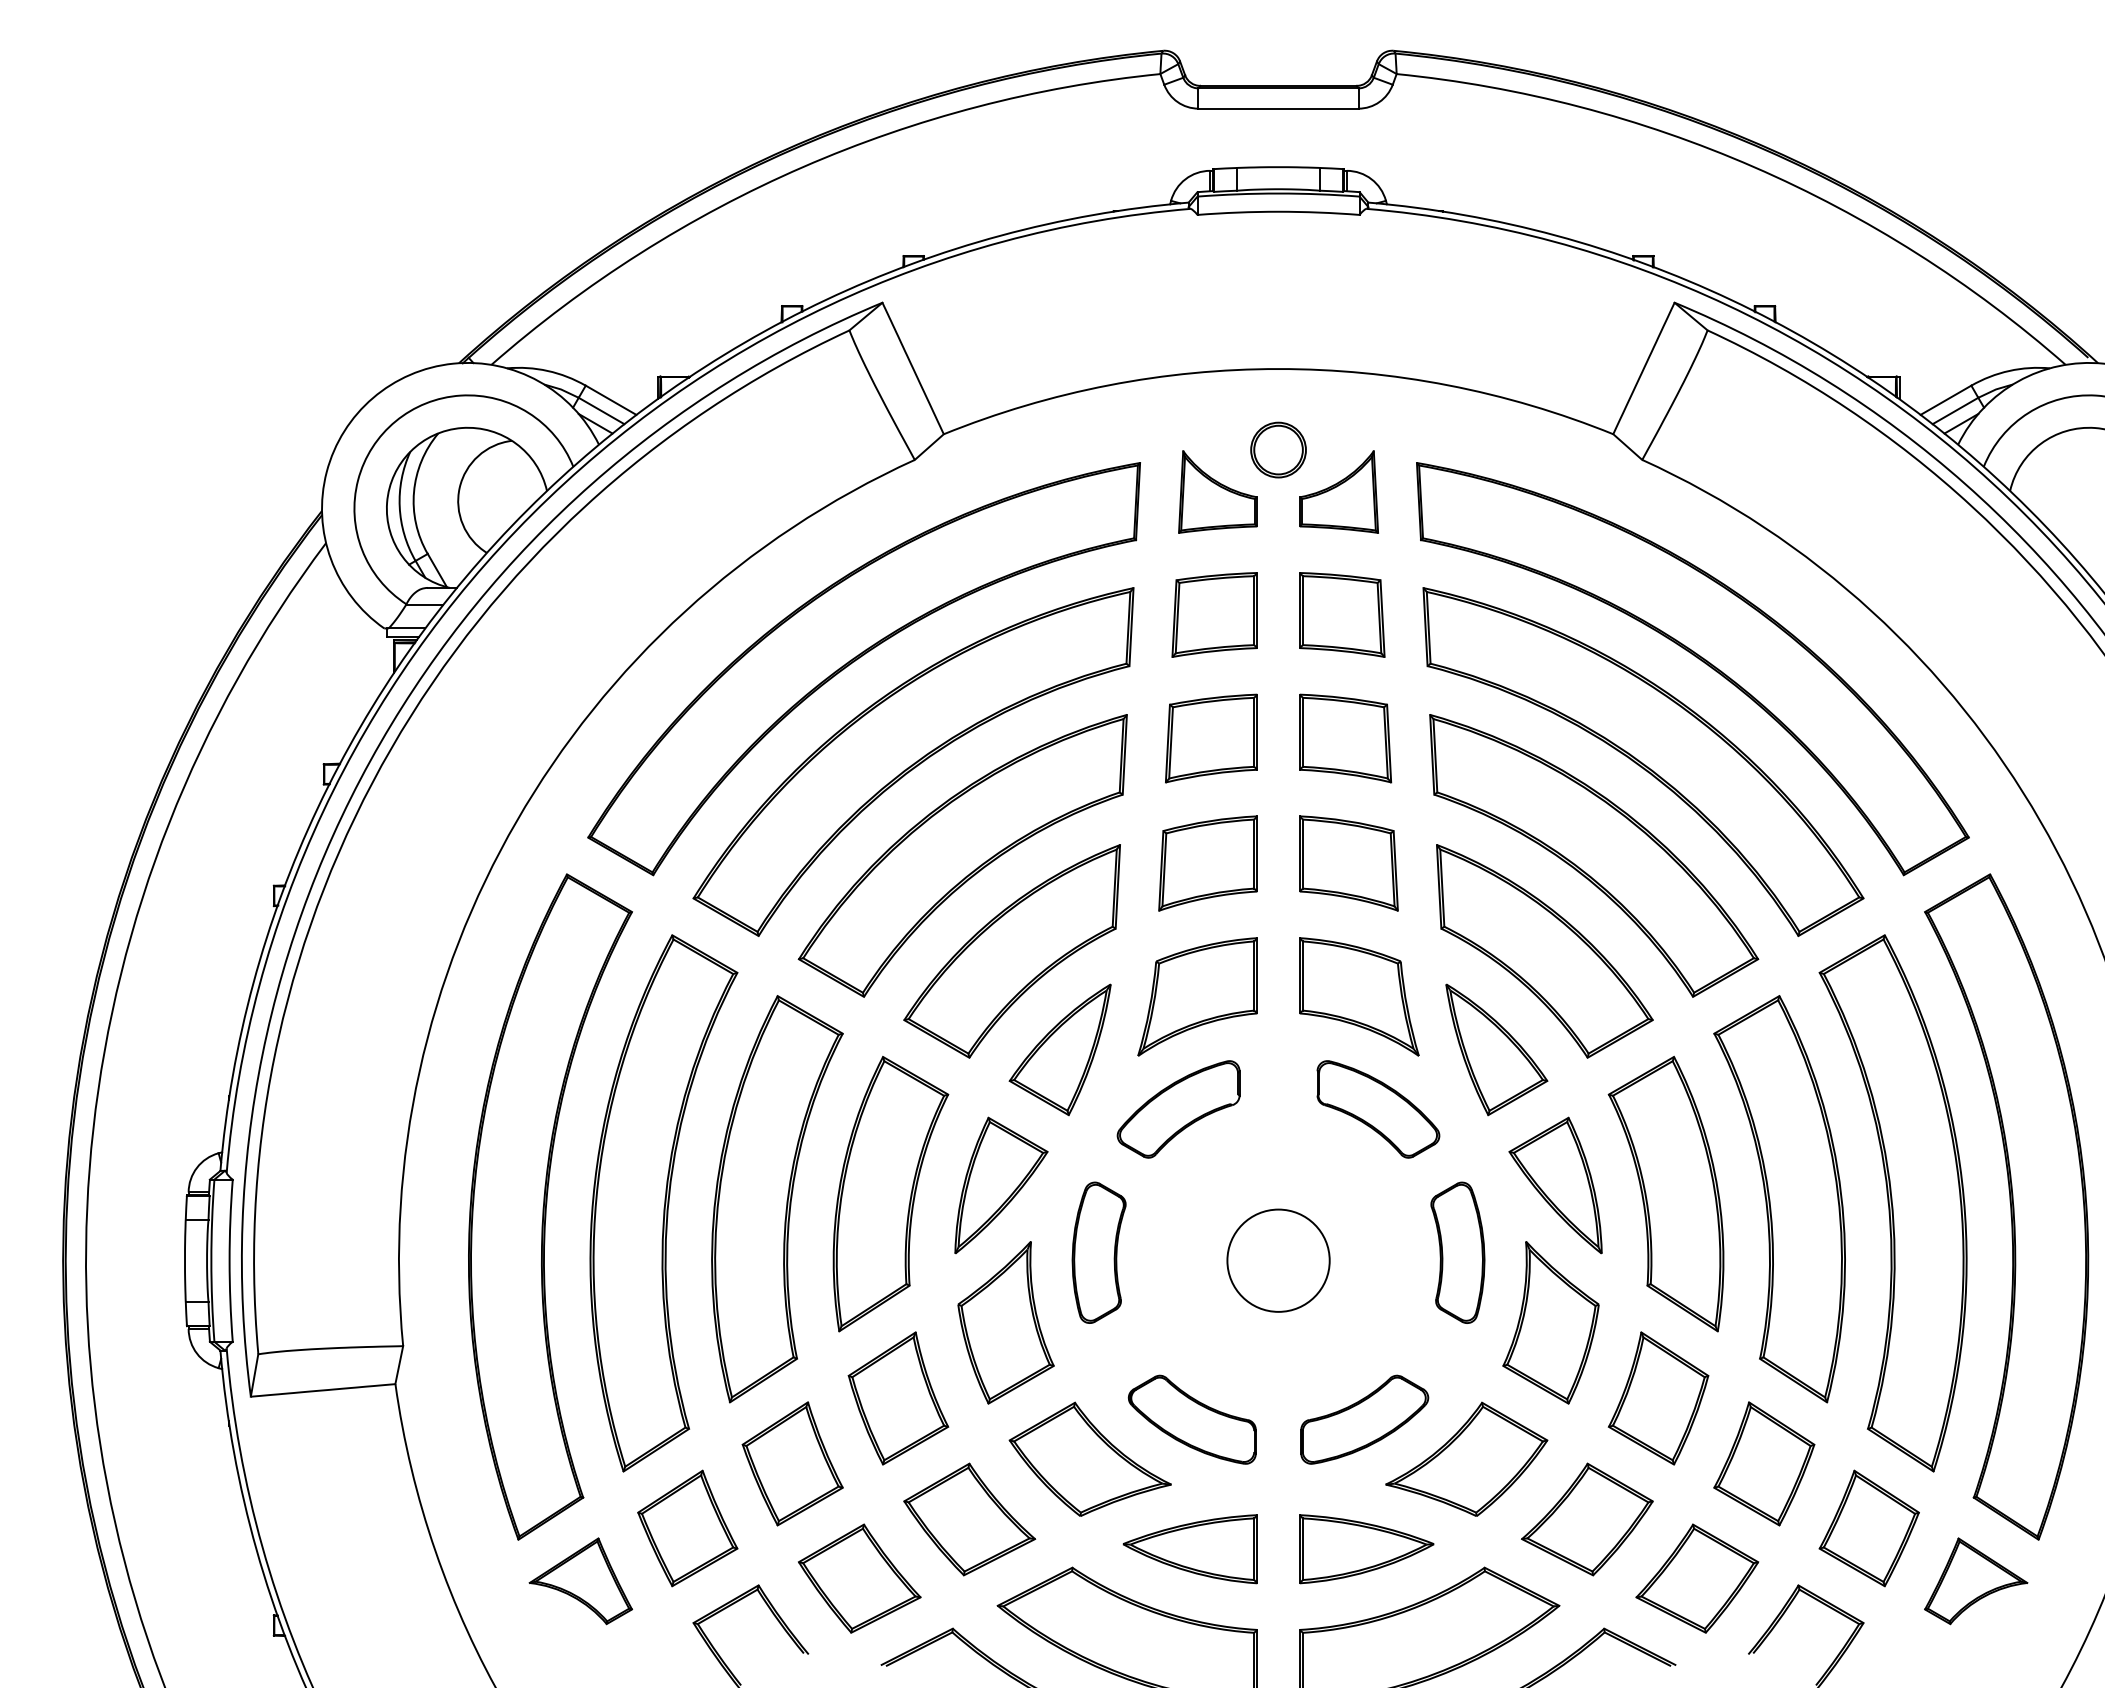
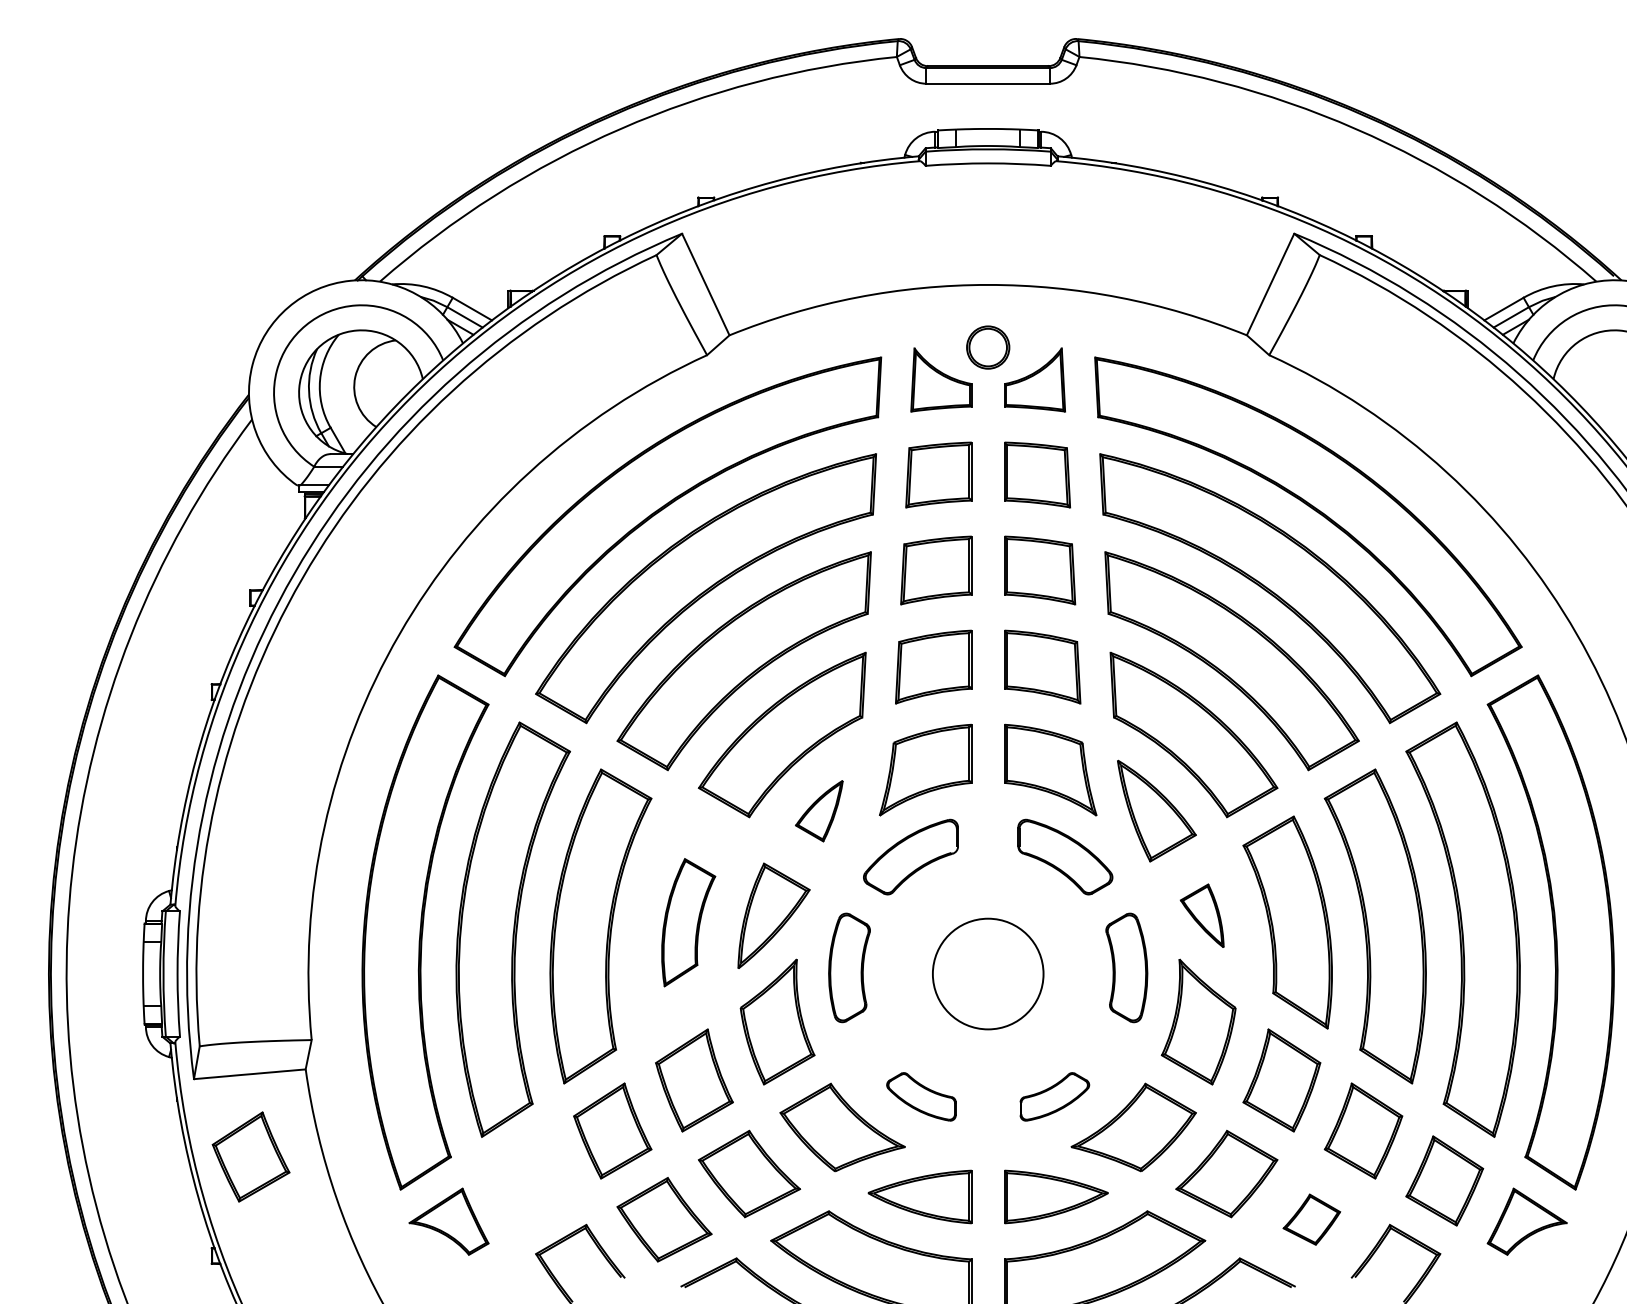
part: (1059, 1049) -> (818, 810), size x0.6
part: (1555, 1185) -> (1202, 915), size x0.6
part: (890, 1194) -> (688, 922), size x0.6
circle: (1278, 1260) -> (988, 973), size x1.4
part: (1191, 1419) -> (920, 1096), size x0.7
part: (1364, 1419) -> (1054, 1096), size x0.7
part: (687, 1528) -> (250, 1157), moved
part: (1697, 1578) -> (1311, 1219), size x0.6

